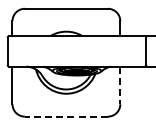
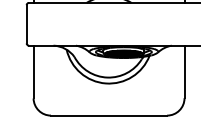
line: (120, 85) -> (184, 72), dashed -> solid
line: (66, 116) -> (109, 115), dashed -> solid

